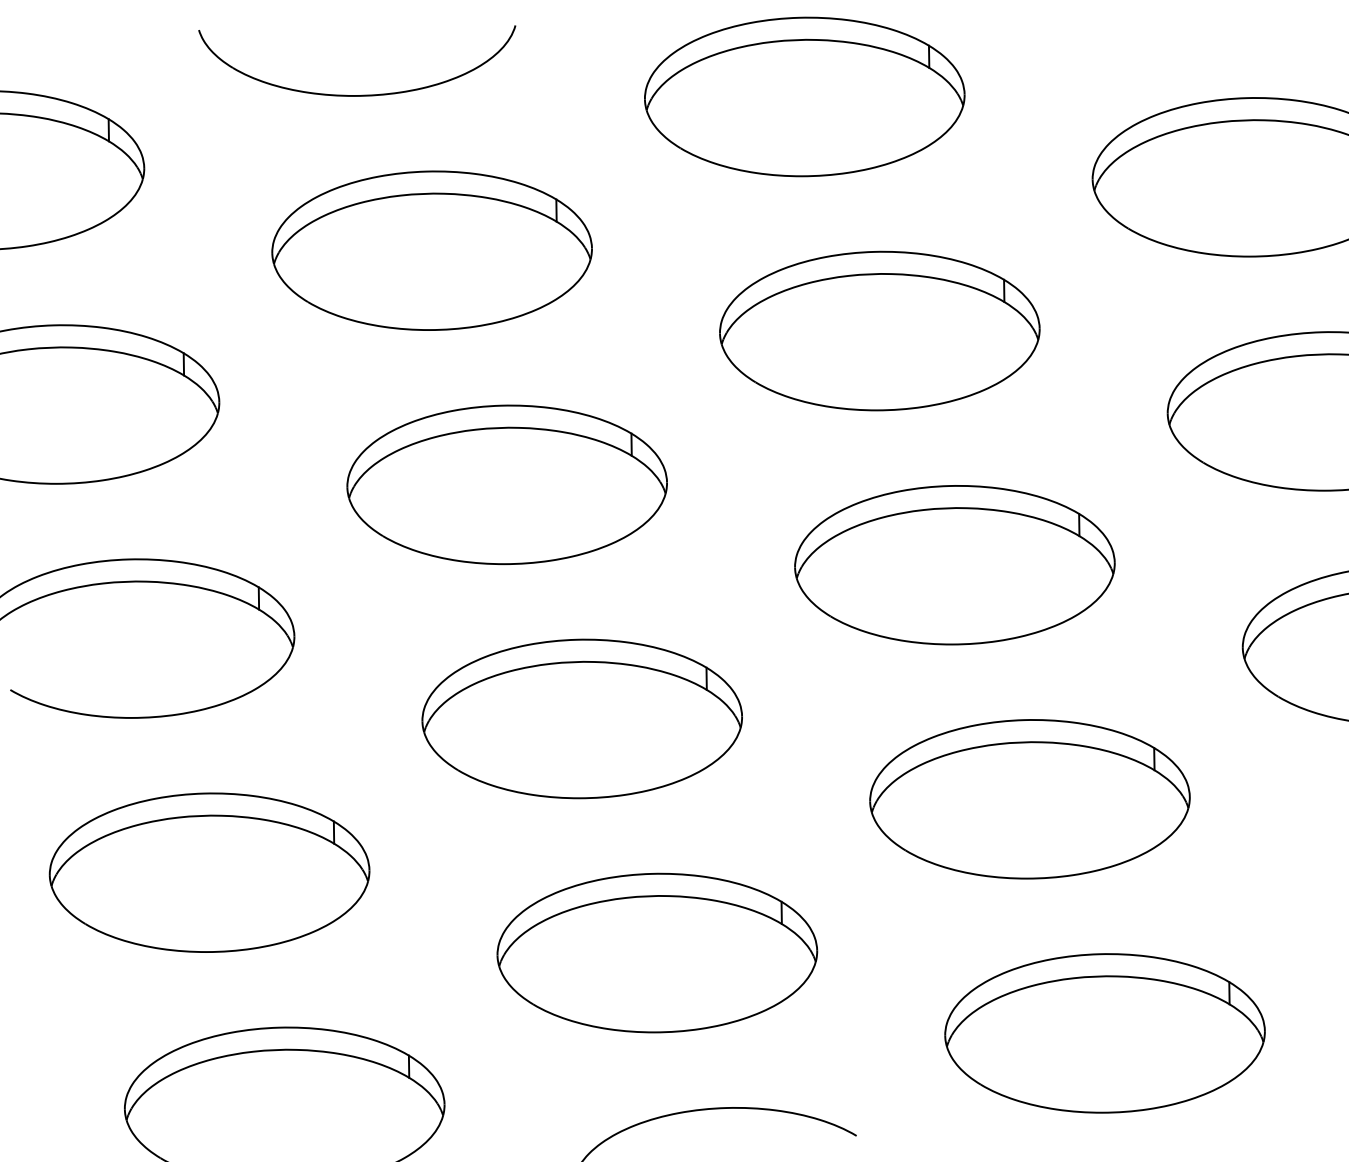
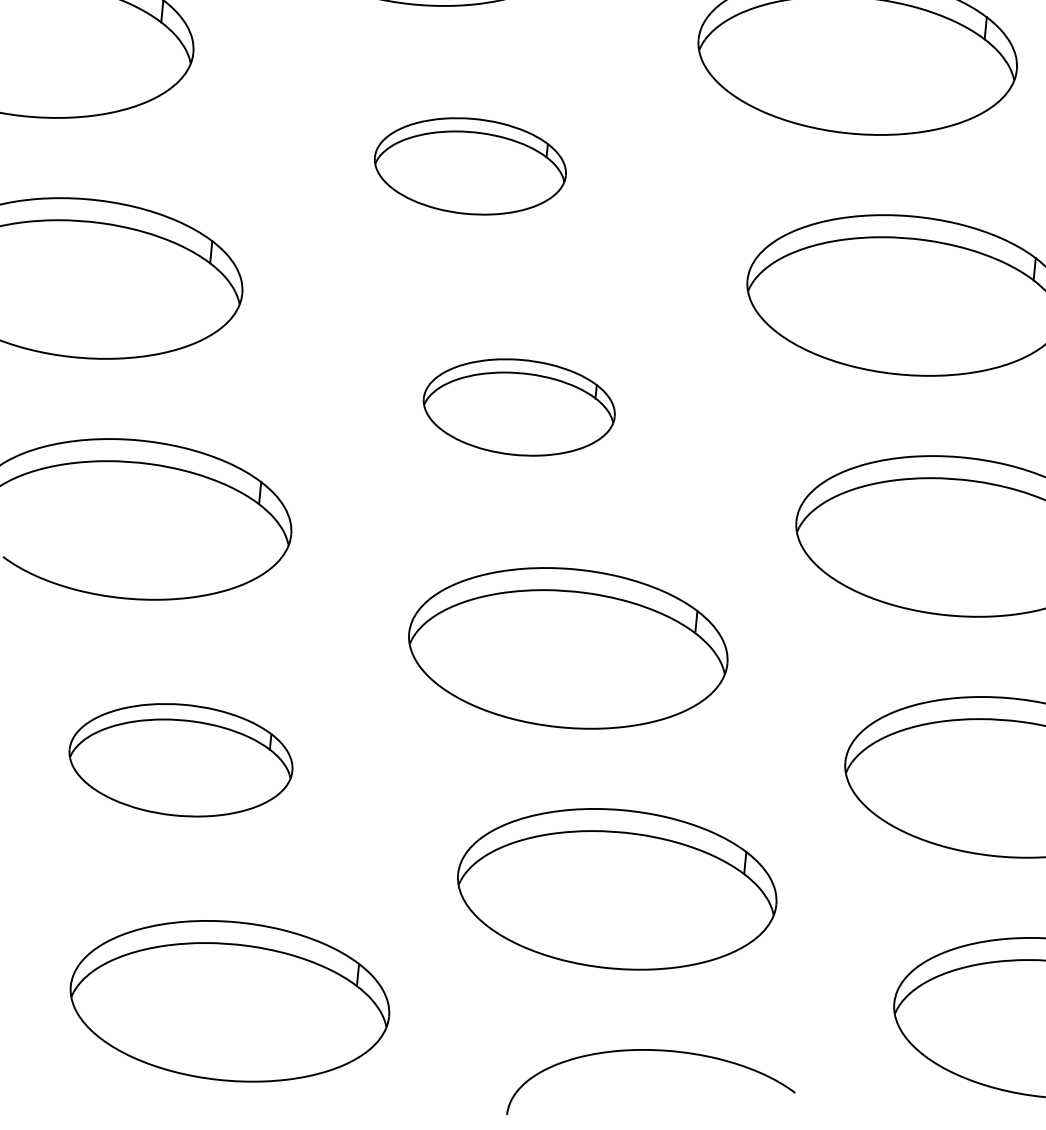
part: (431, 250) -> (469, 166), size x0.6
part: (506, 484) -> (518, 407), size x0.6
part: (209, 872) -> (180, 760), size x0.7

